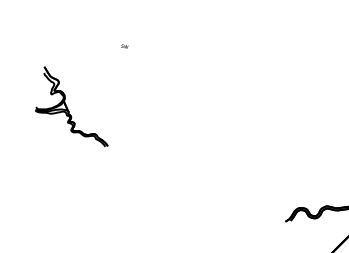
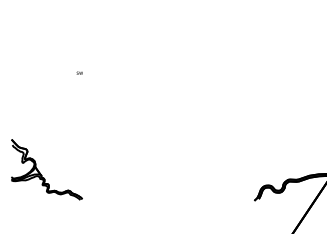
part: (68, 108) -> (40, 172), moved

